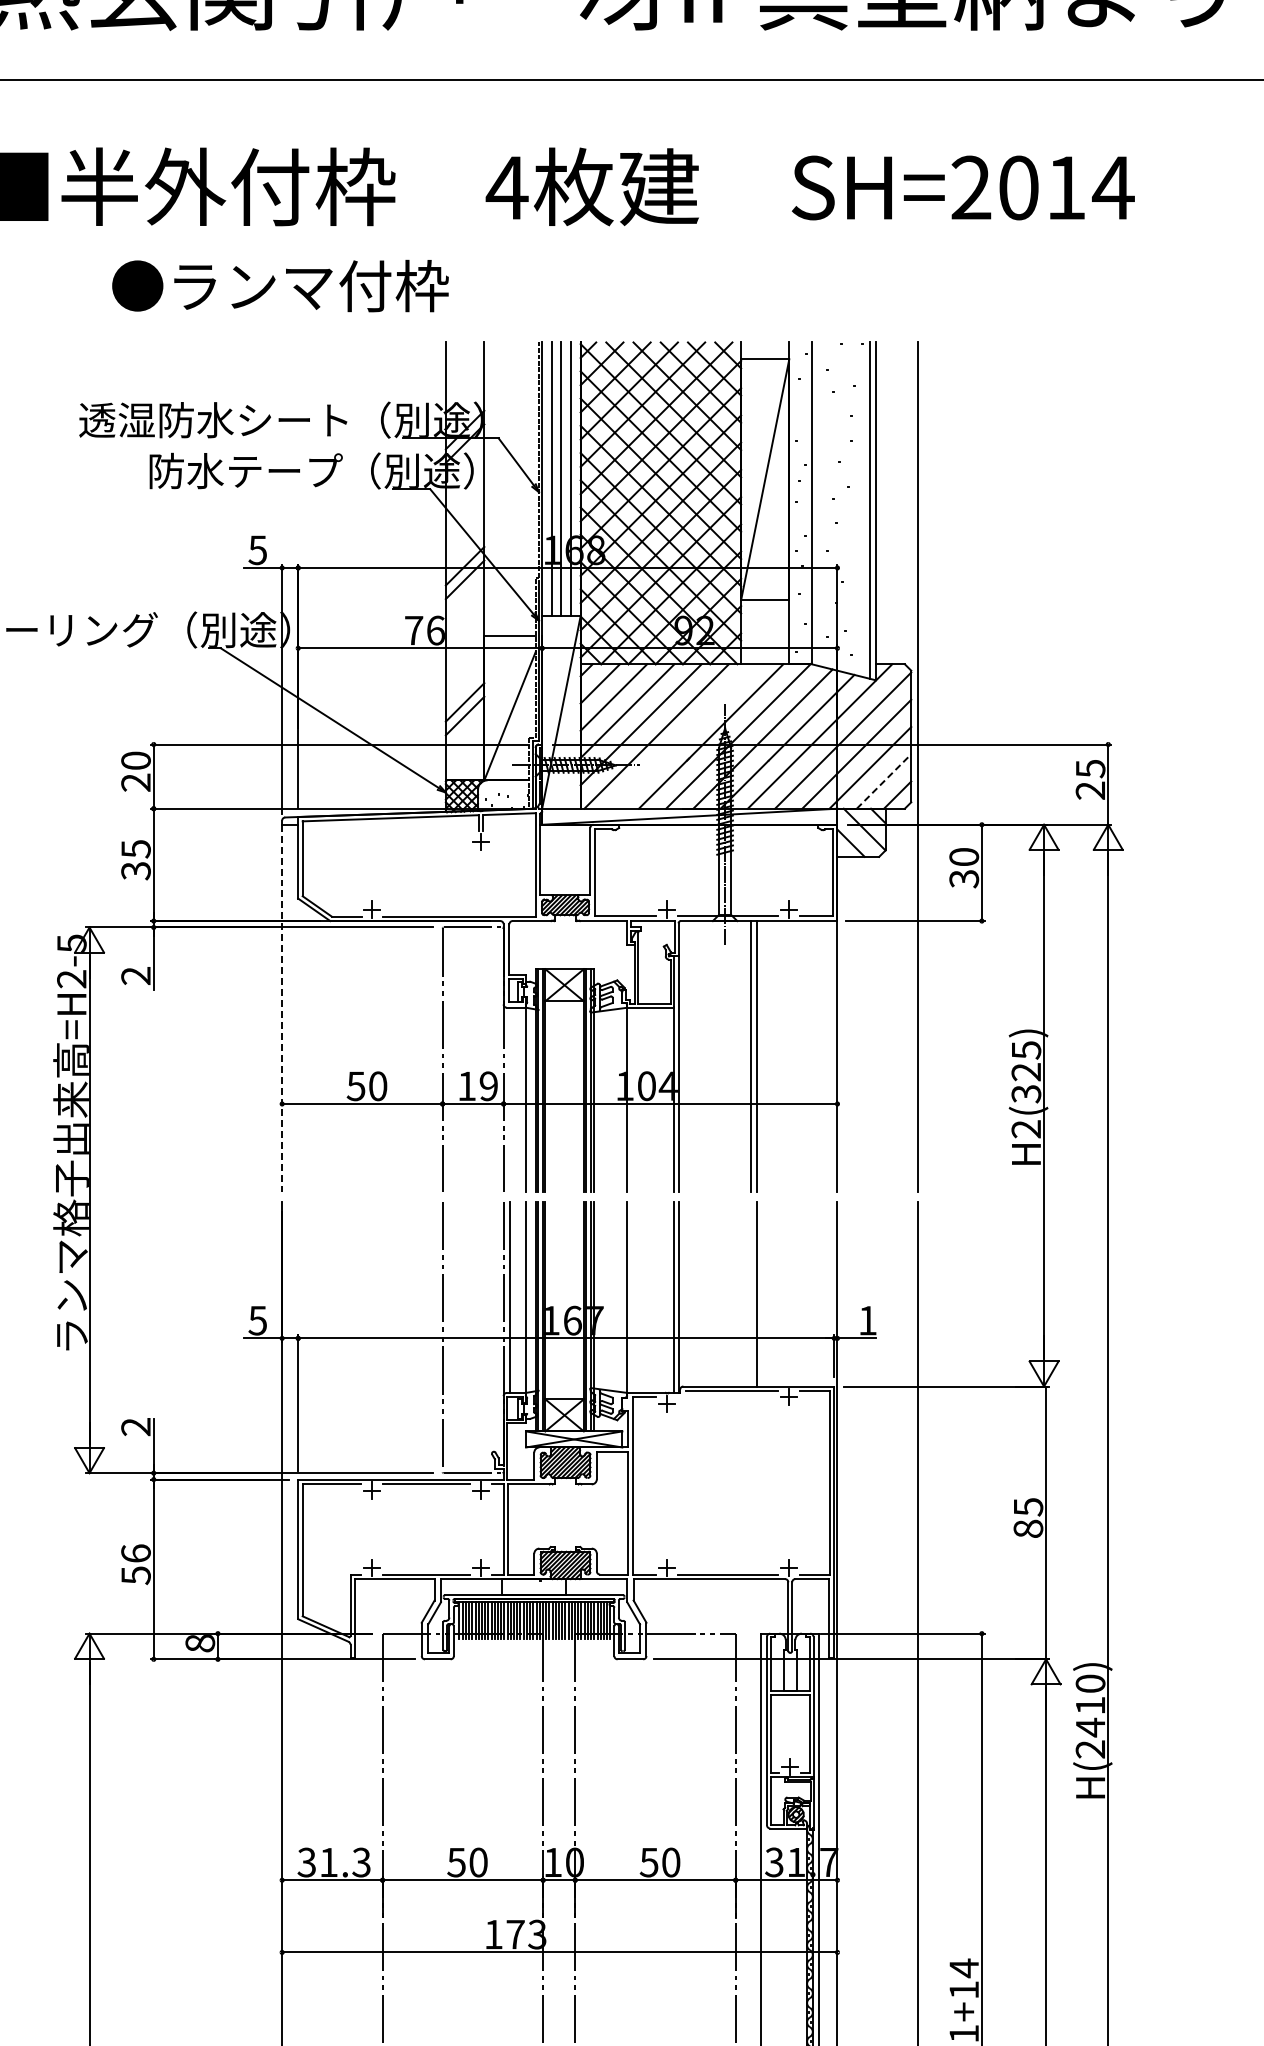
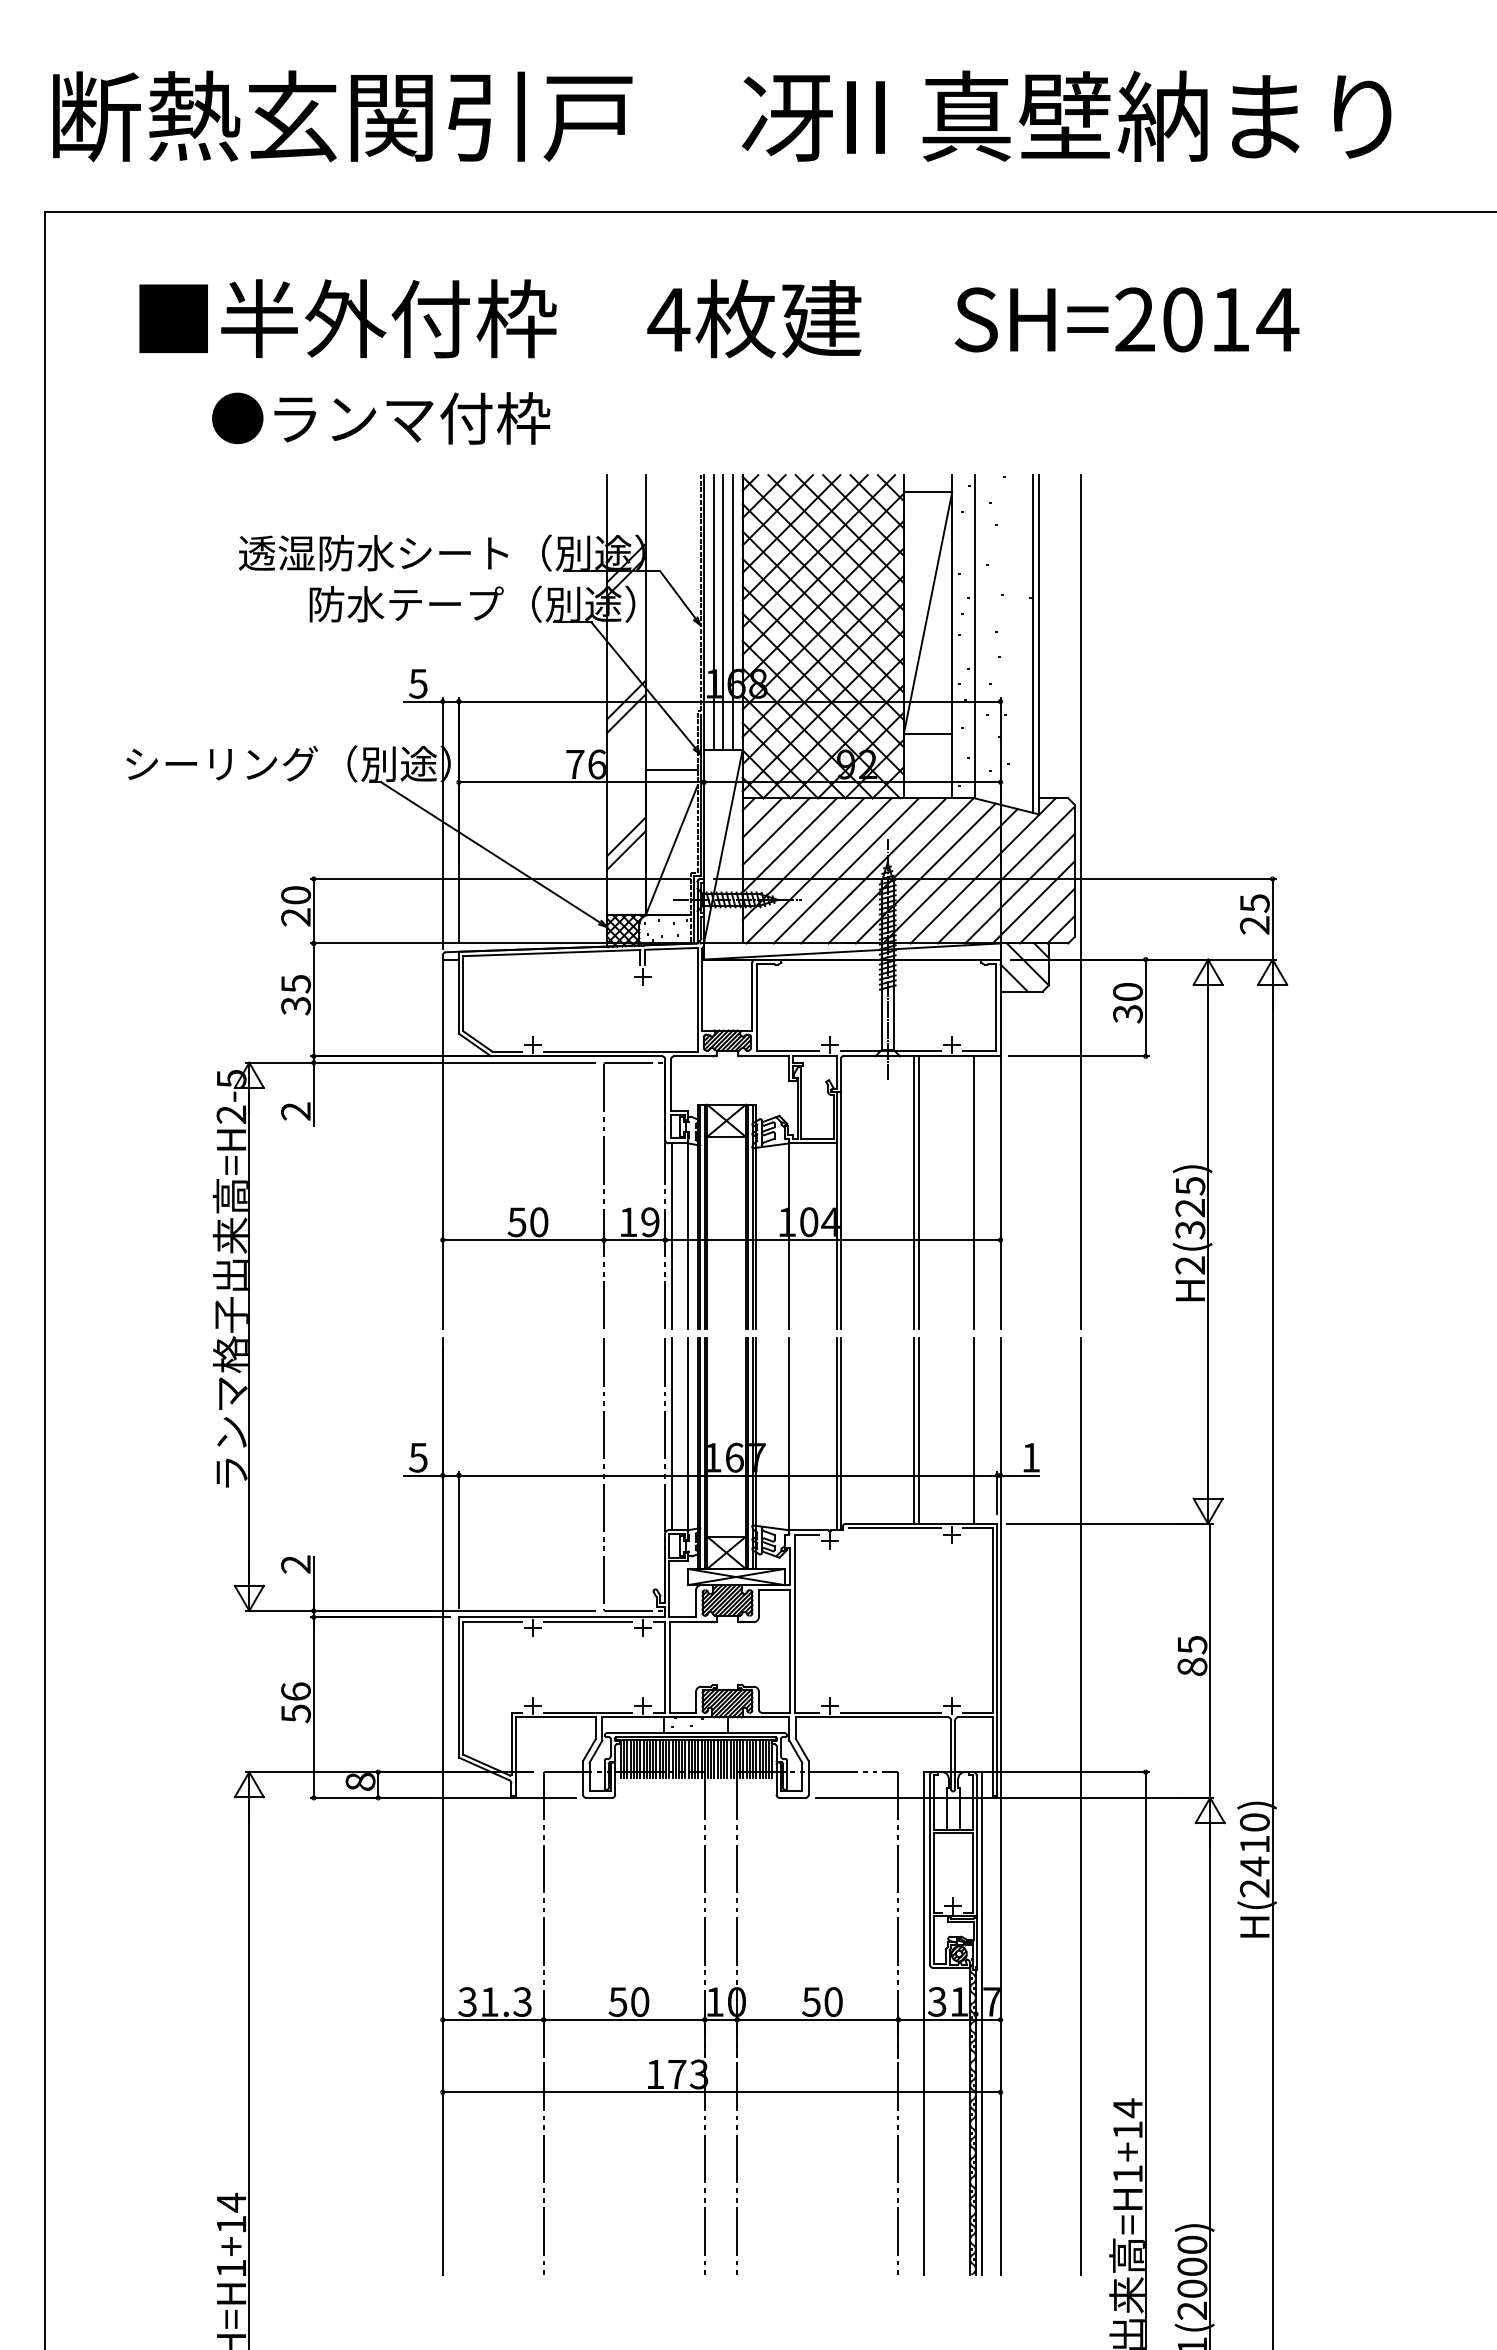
text: (280, 286) -> (381, 418), moved
line: (683, 736) -> (845, 870), added
line: (884, 781) -> (1047, 916), dashed -> solid
line: (281, 1008) -> (442, 1144), dashed -> solid
line: (811, 1056) -> (974, 1192), added
line: (509, 1099) -> (671, 1235), added
line: (751, 1293) -> (914, 1430), added
line: (811, 1293) -> (974, 1430), added

